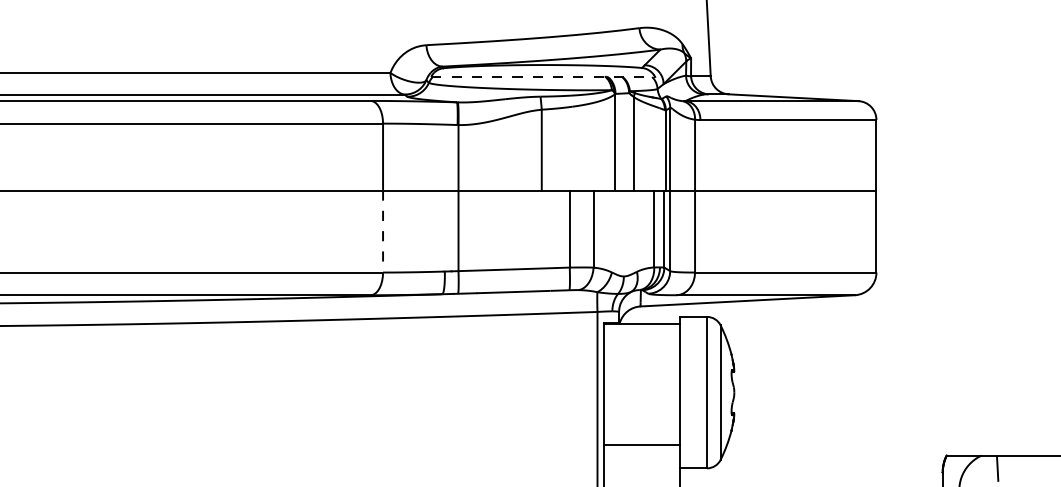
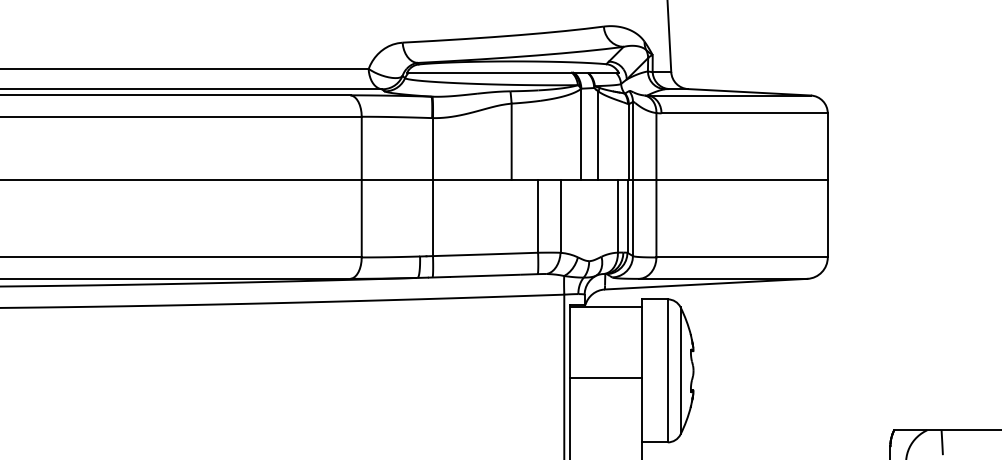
line: (543, 76) -> (513, 72), dashed -> solid
line: (383, 232) -> (362, 219), dashed -> solid
line: (641, 445) -> (605, 378), moved

